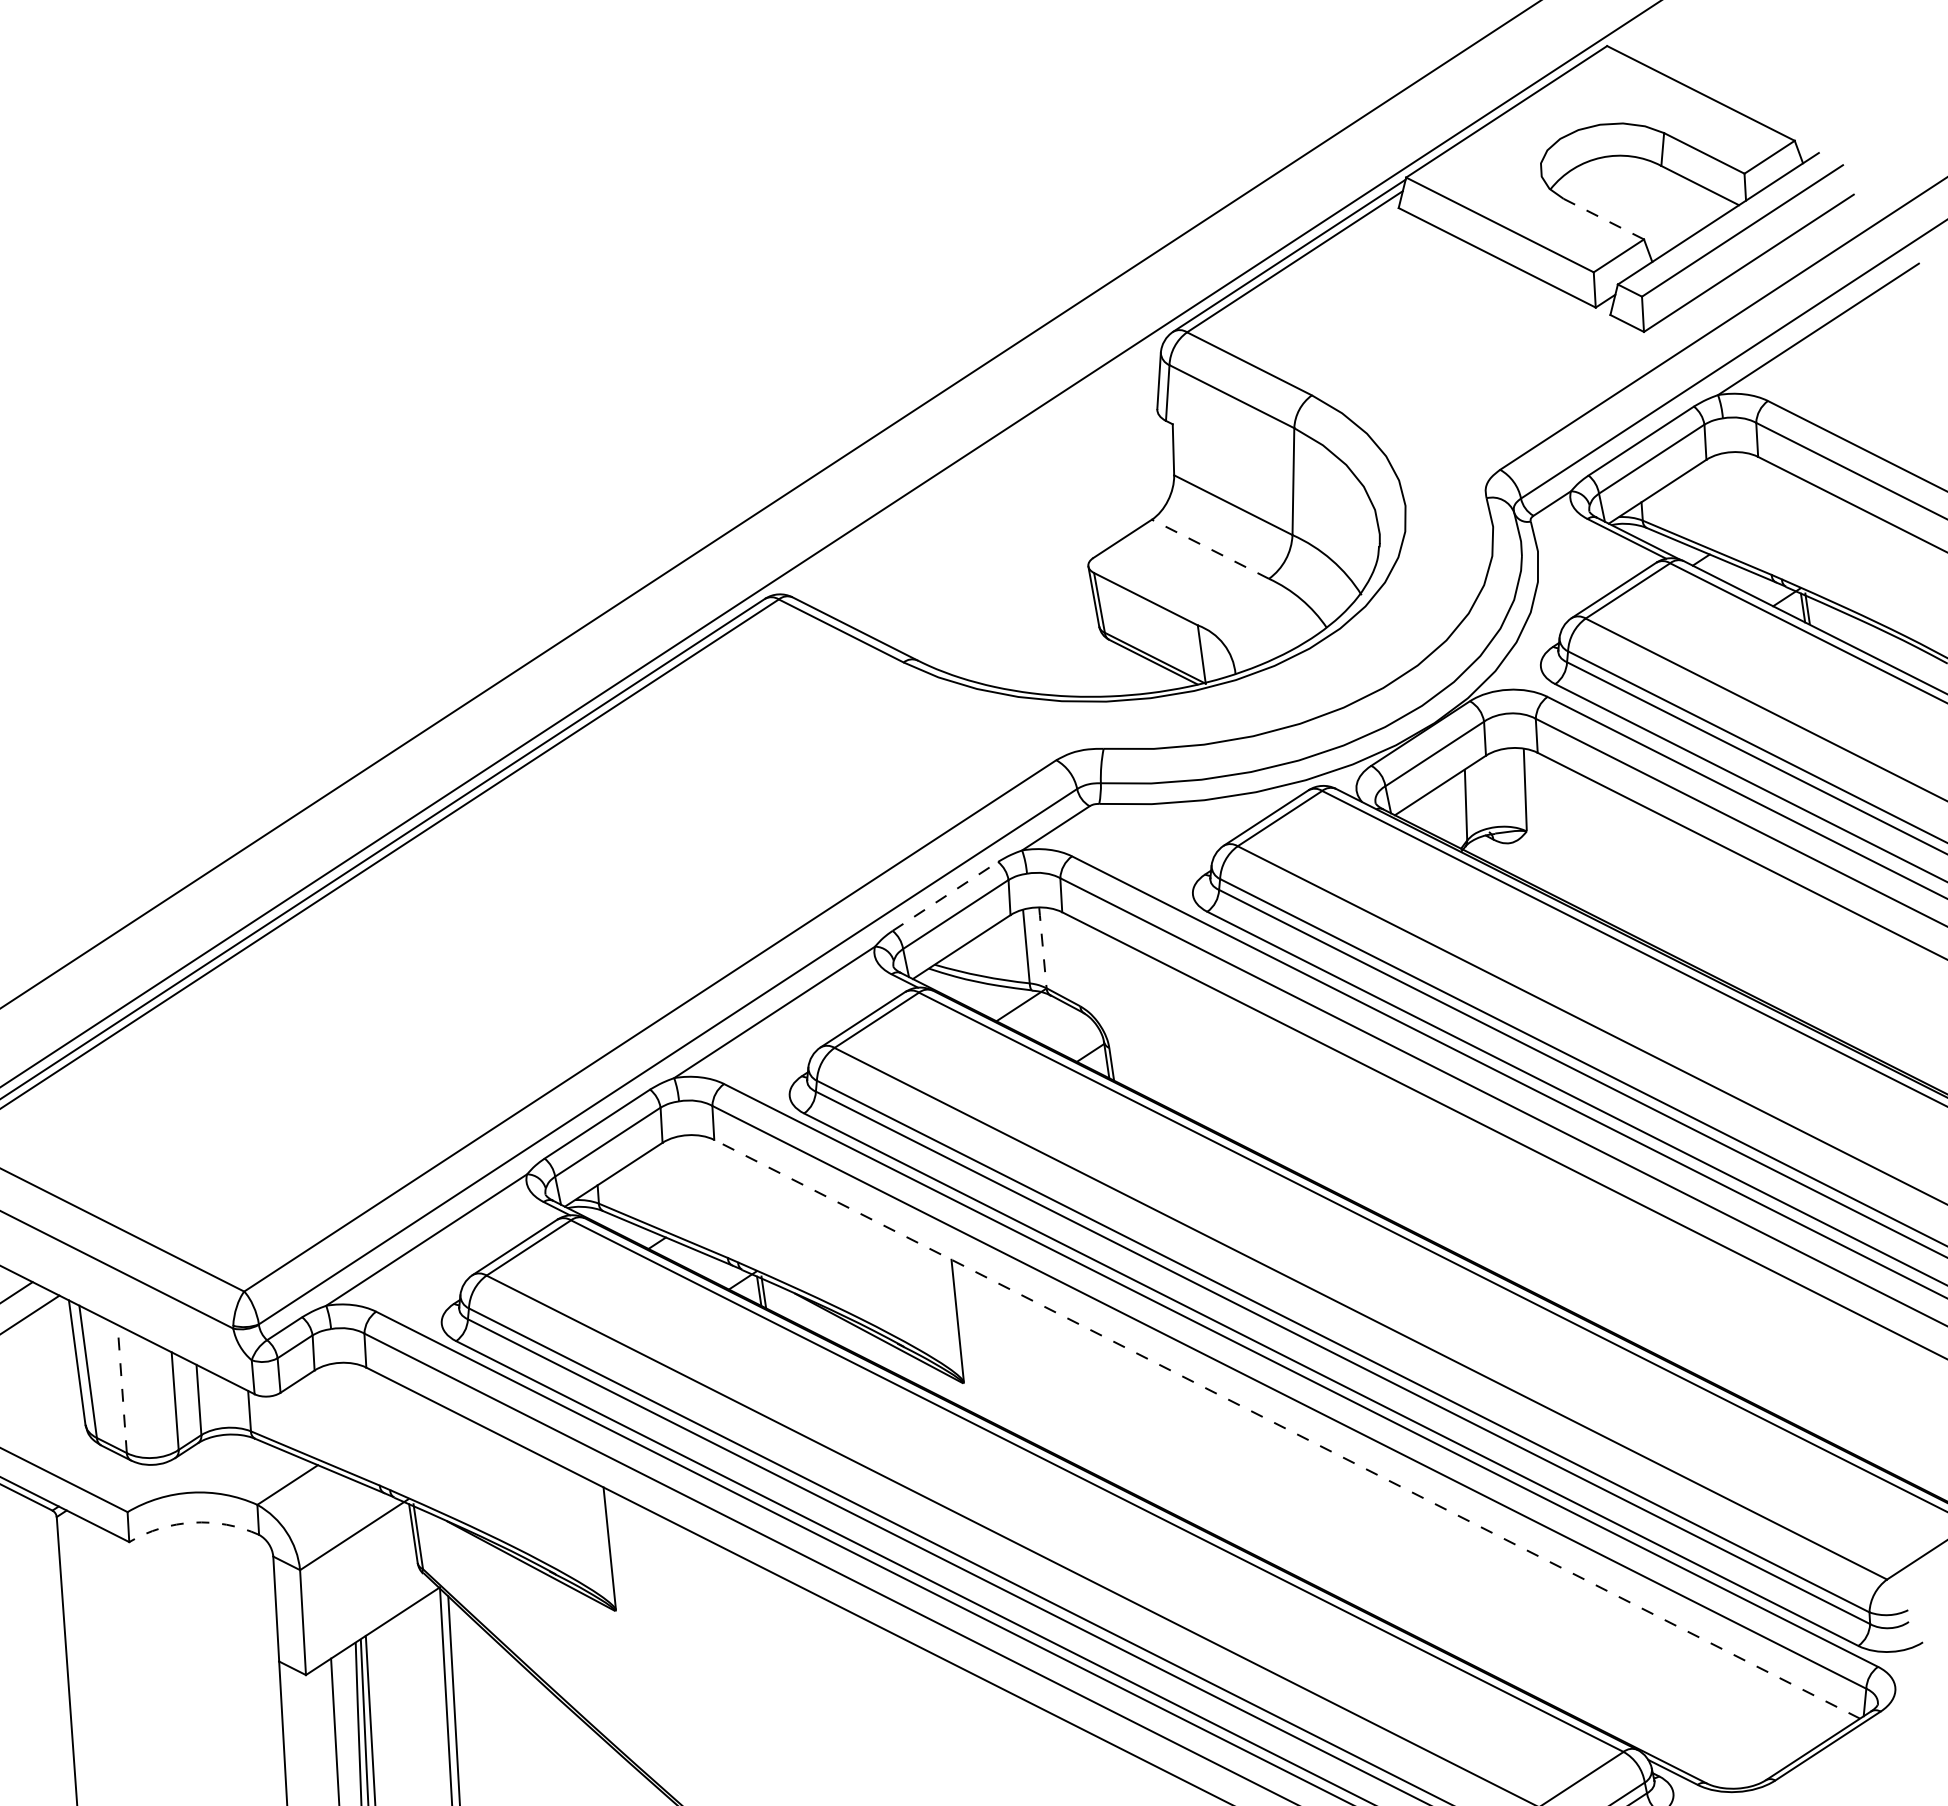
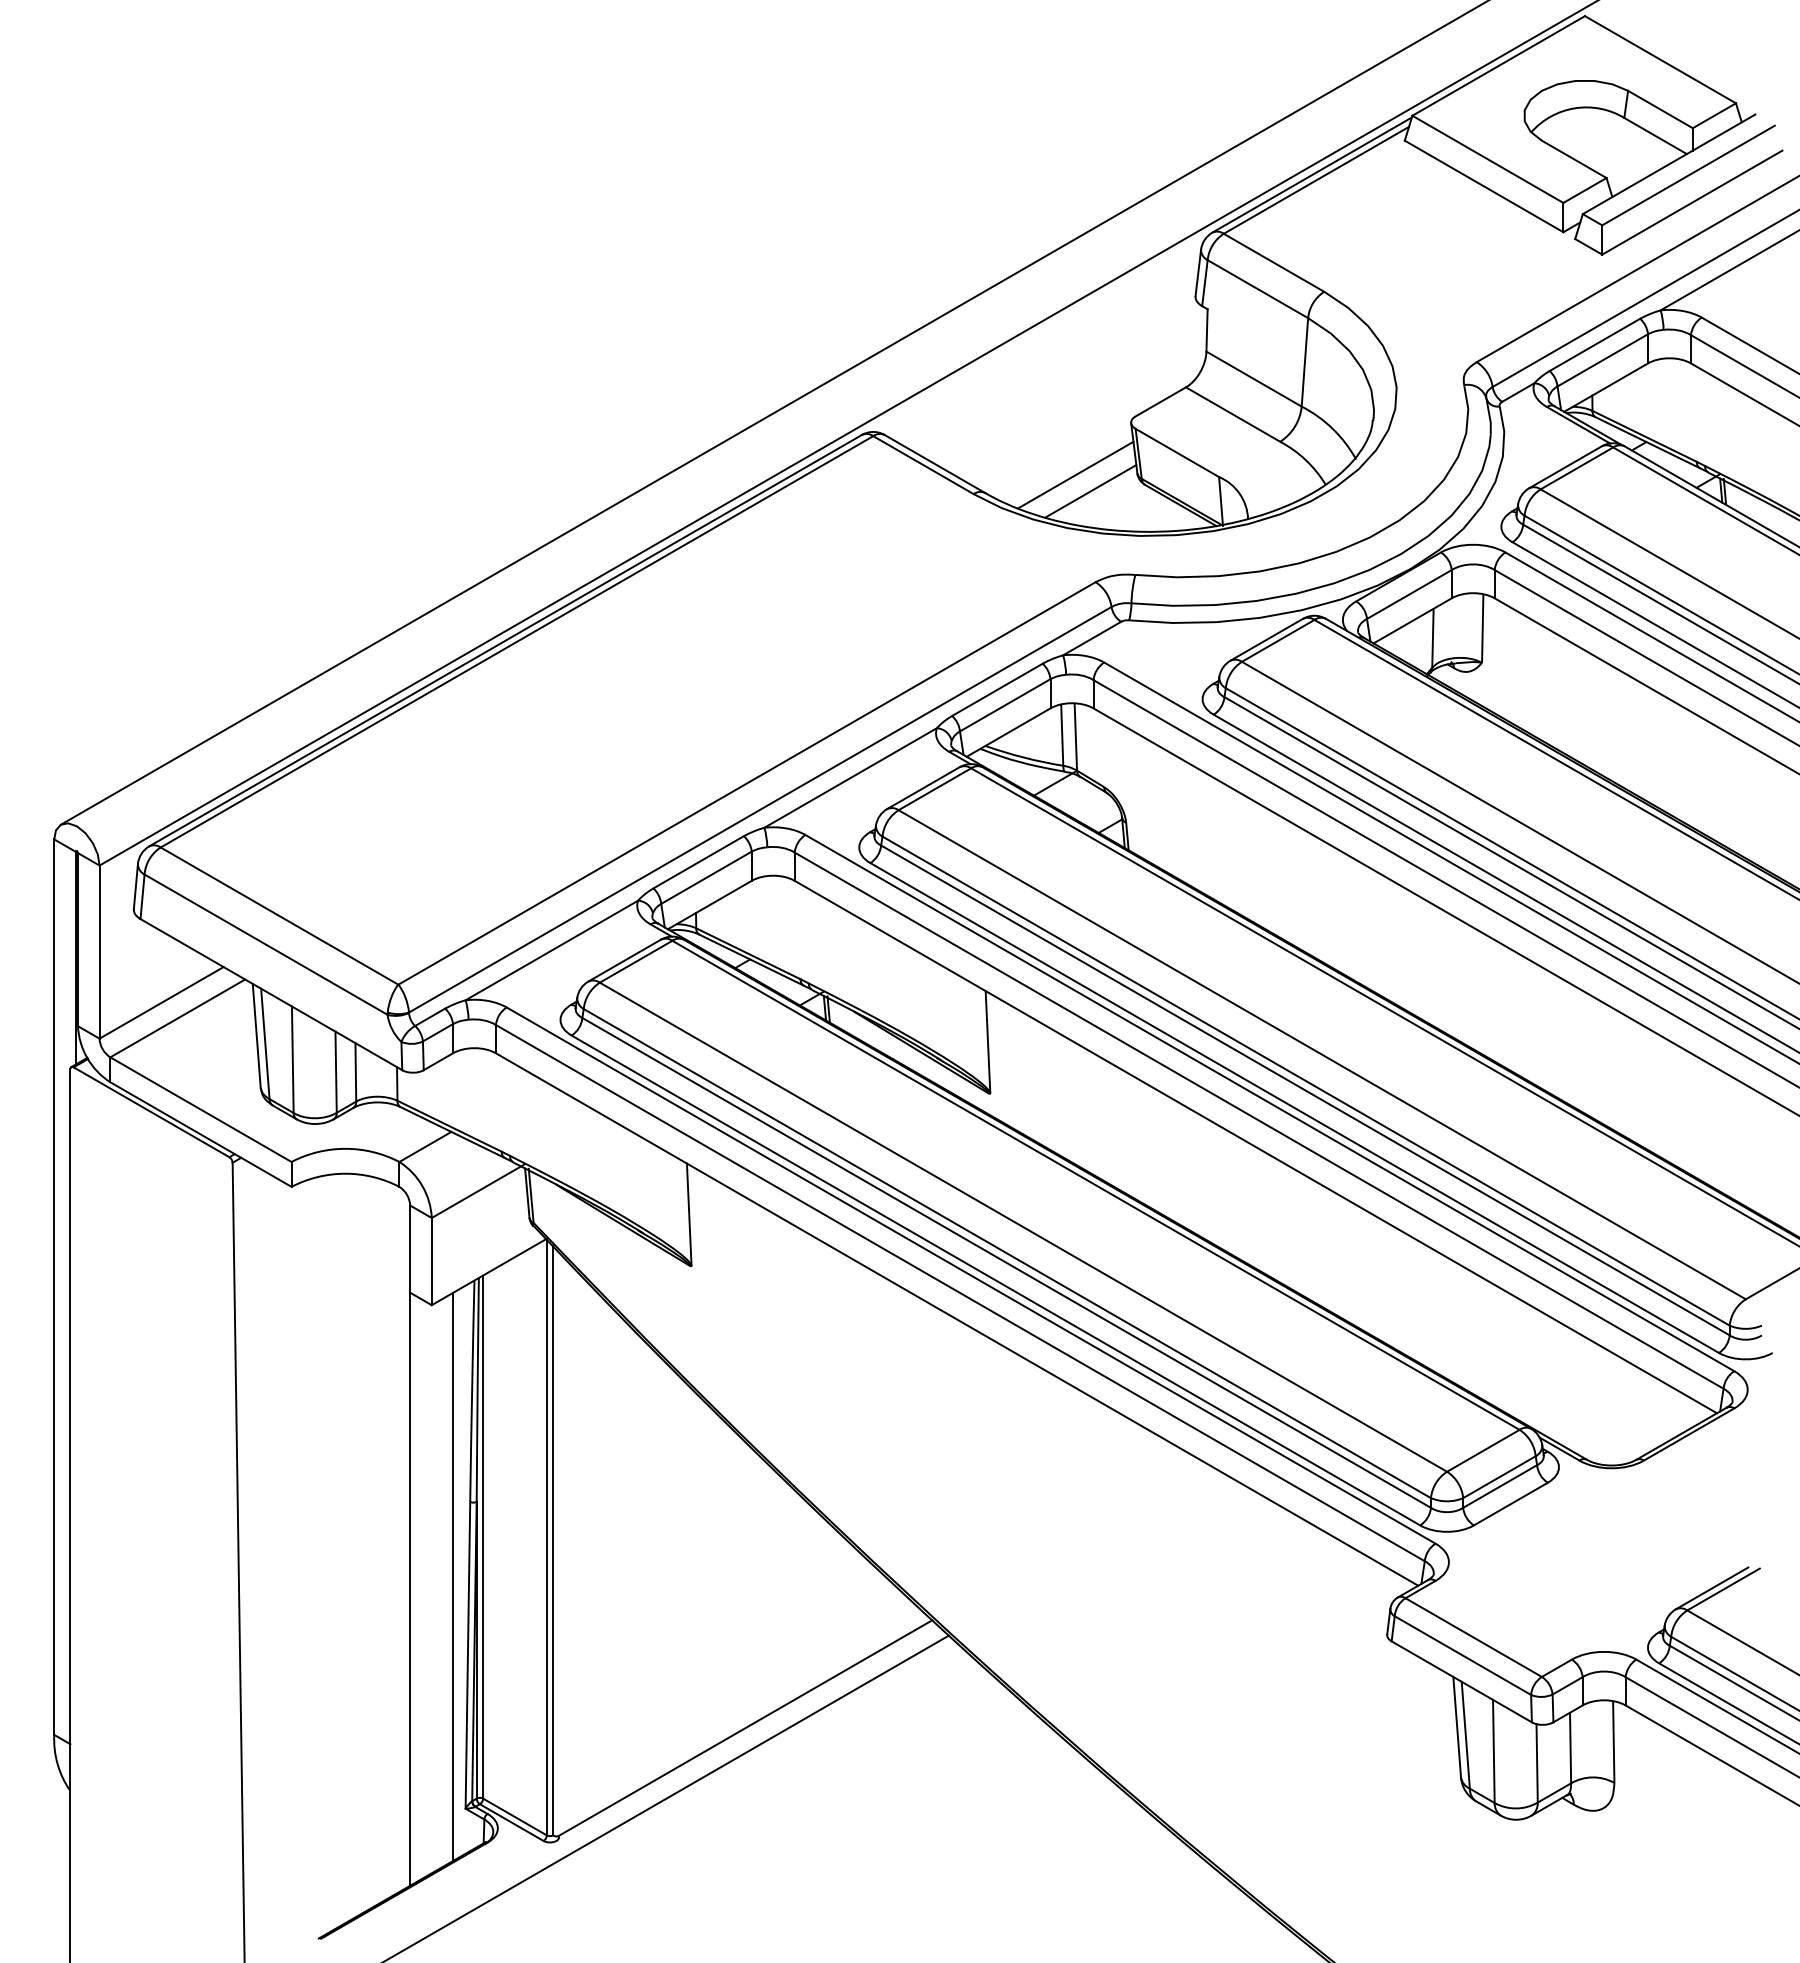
line: (1602, 219) -> (1573, 159), dashed -> solid
line: (1209, 549) -> (1232, 414), dashed -> solid
line: (1024, 631) -> (1075, 474), added
line: (1044, 651) -> (1090, 491), added
line: (945, 896) -> (997, 689), dashed -> solid
line: (1042, 947) -> (1075, 736), dashed -> solid
line: (121, 1388) -> (292, 1059), dashed -> solid
line: (1286, 1428) -> (1255, 1146), dashed -> solid
arc: (193, 1522) -> (345, 1173), dashed -> solid

